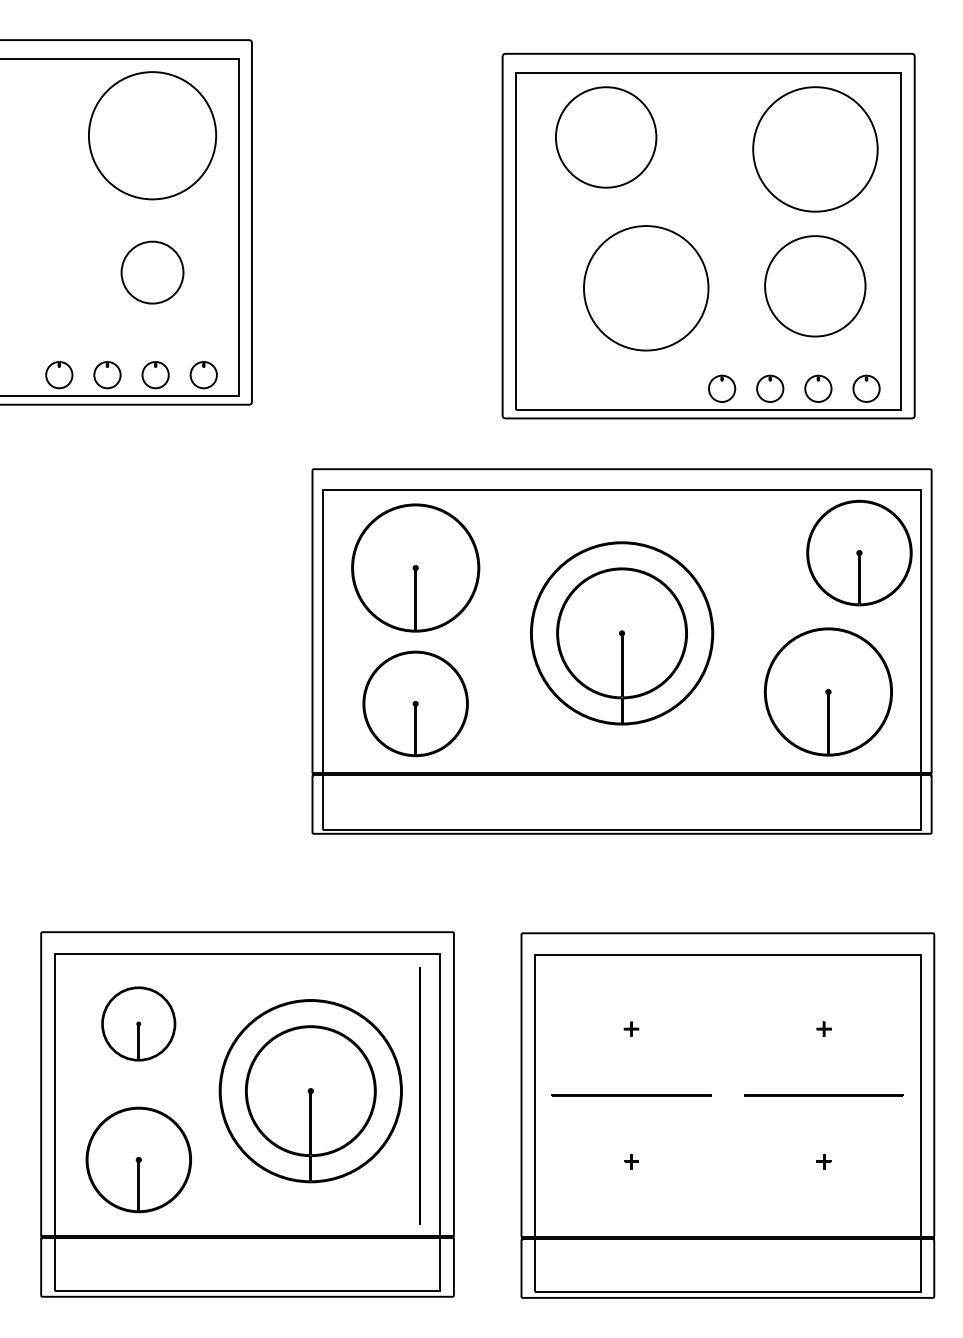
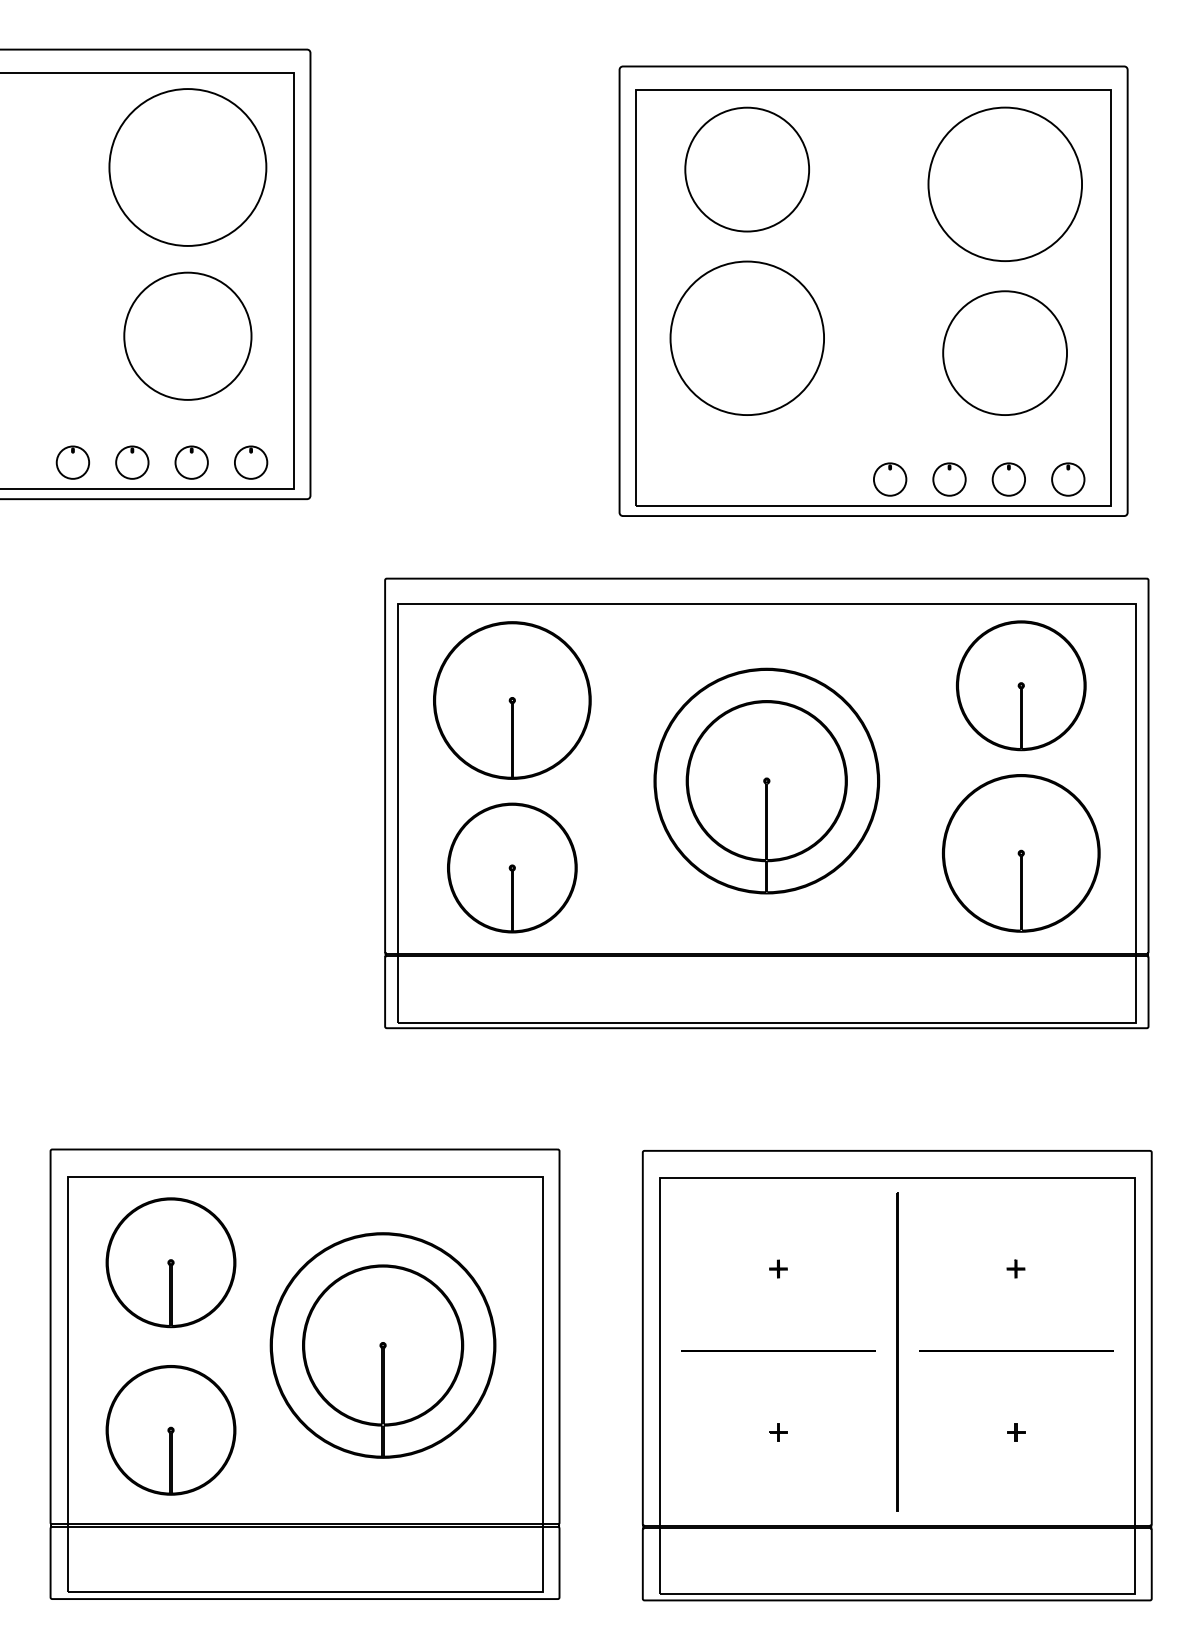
circle: (152, 272) -> (187, 336), size x1.67
circle: (646, 288) -> (747, 338), moved
part: (859, 552) -> (1021, 685), moved
part: (138, 1023) -> (170, 1262), size x1.43
line: (419, 1095) -> (896, 1350), moved

